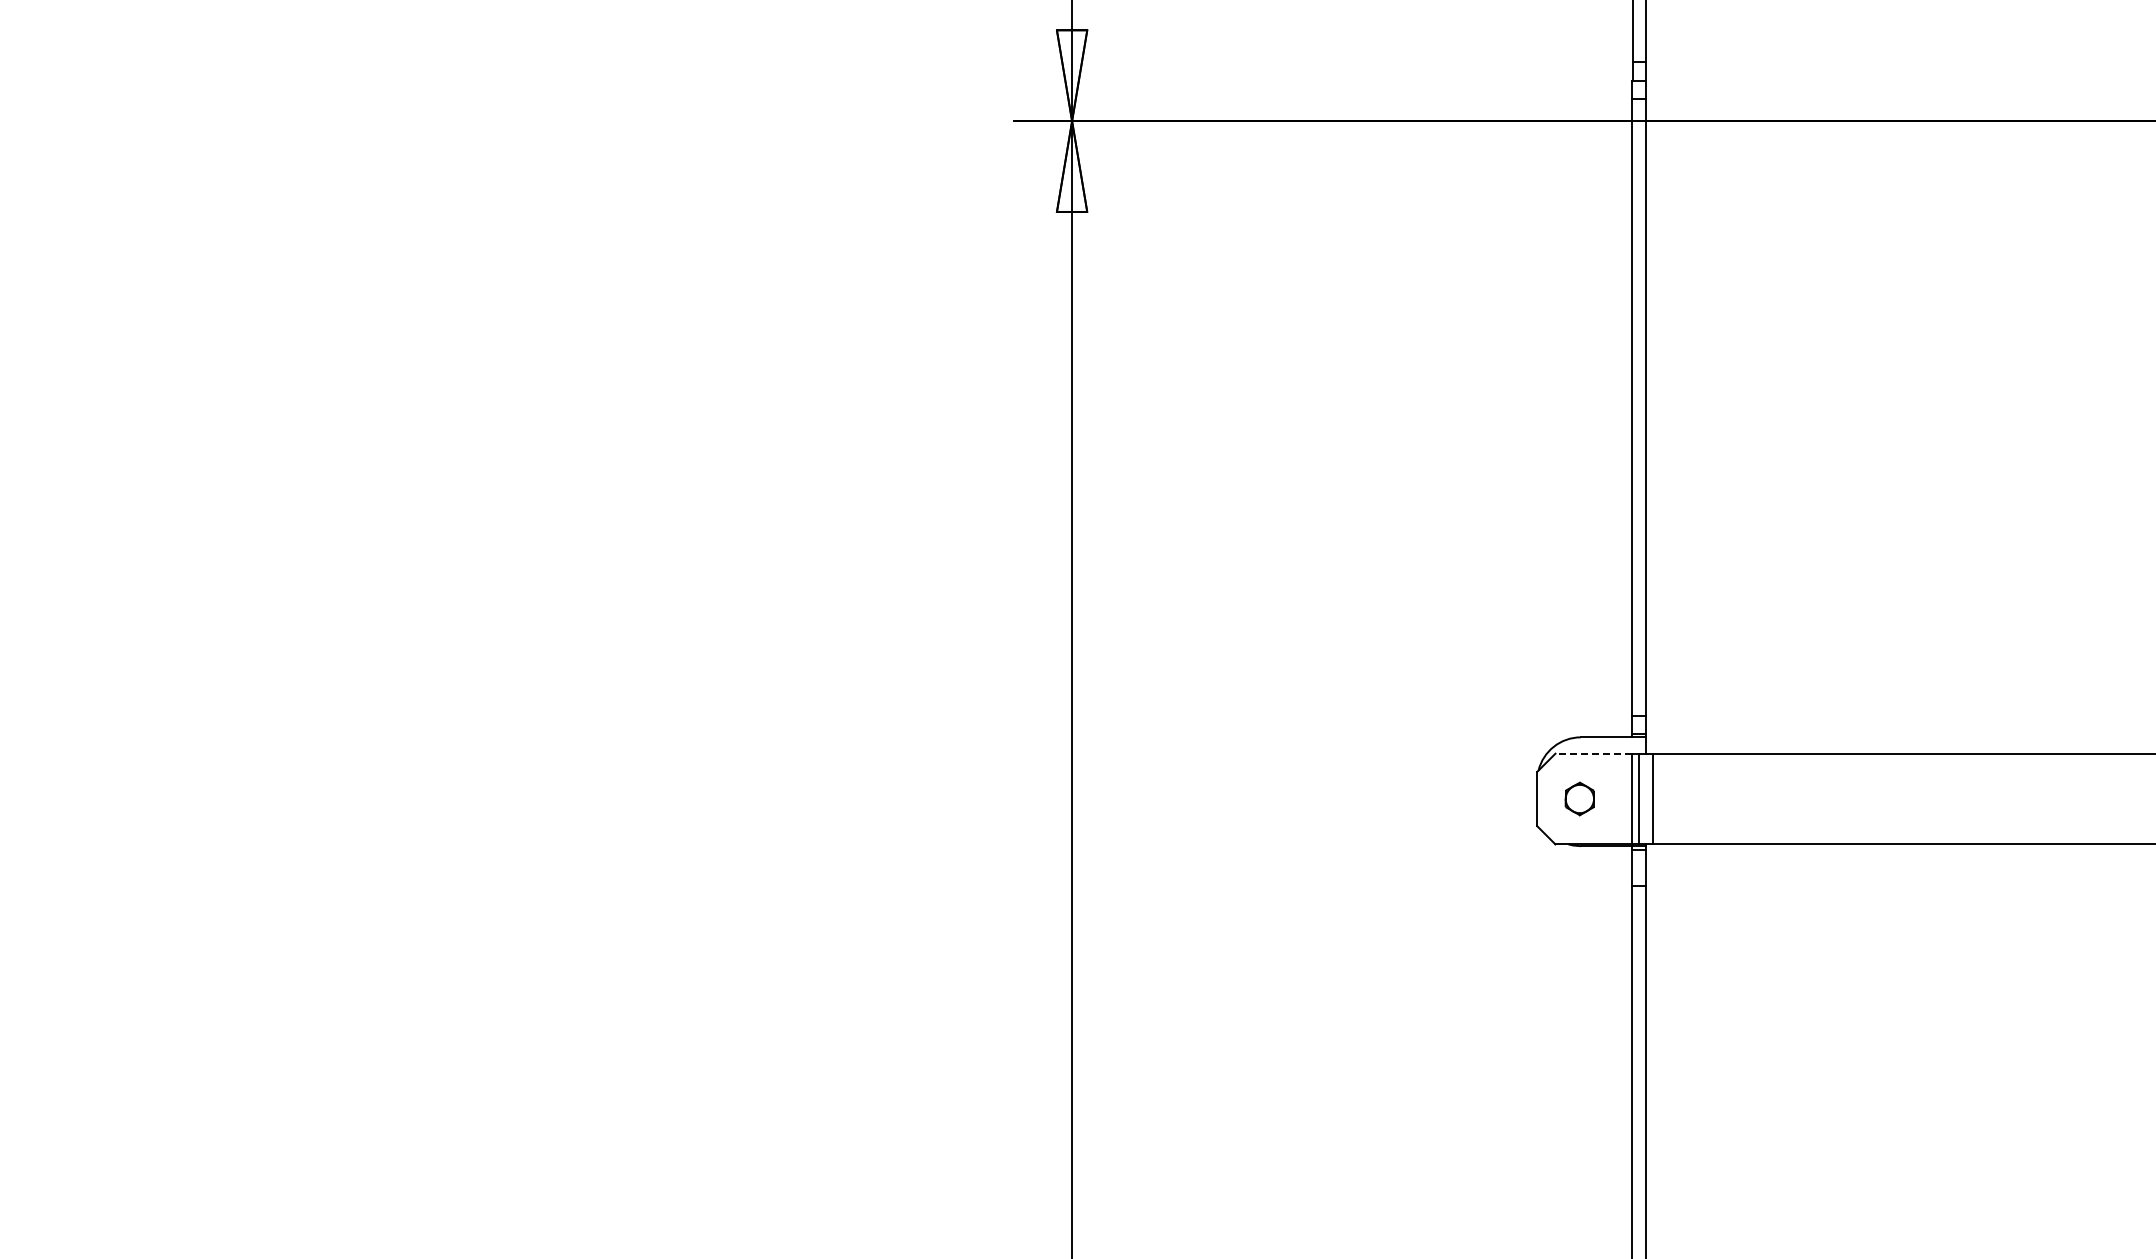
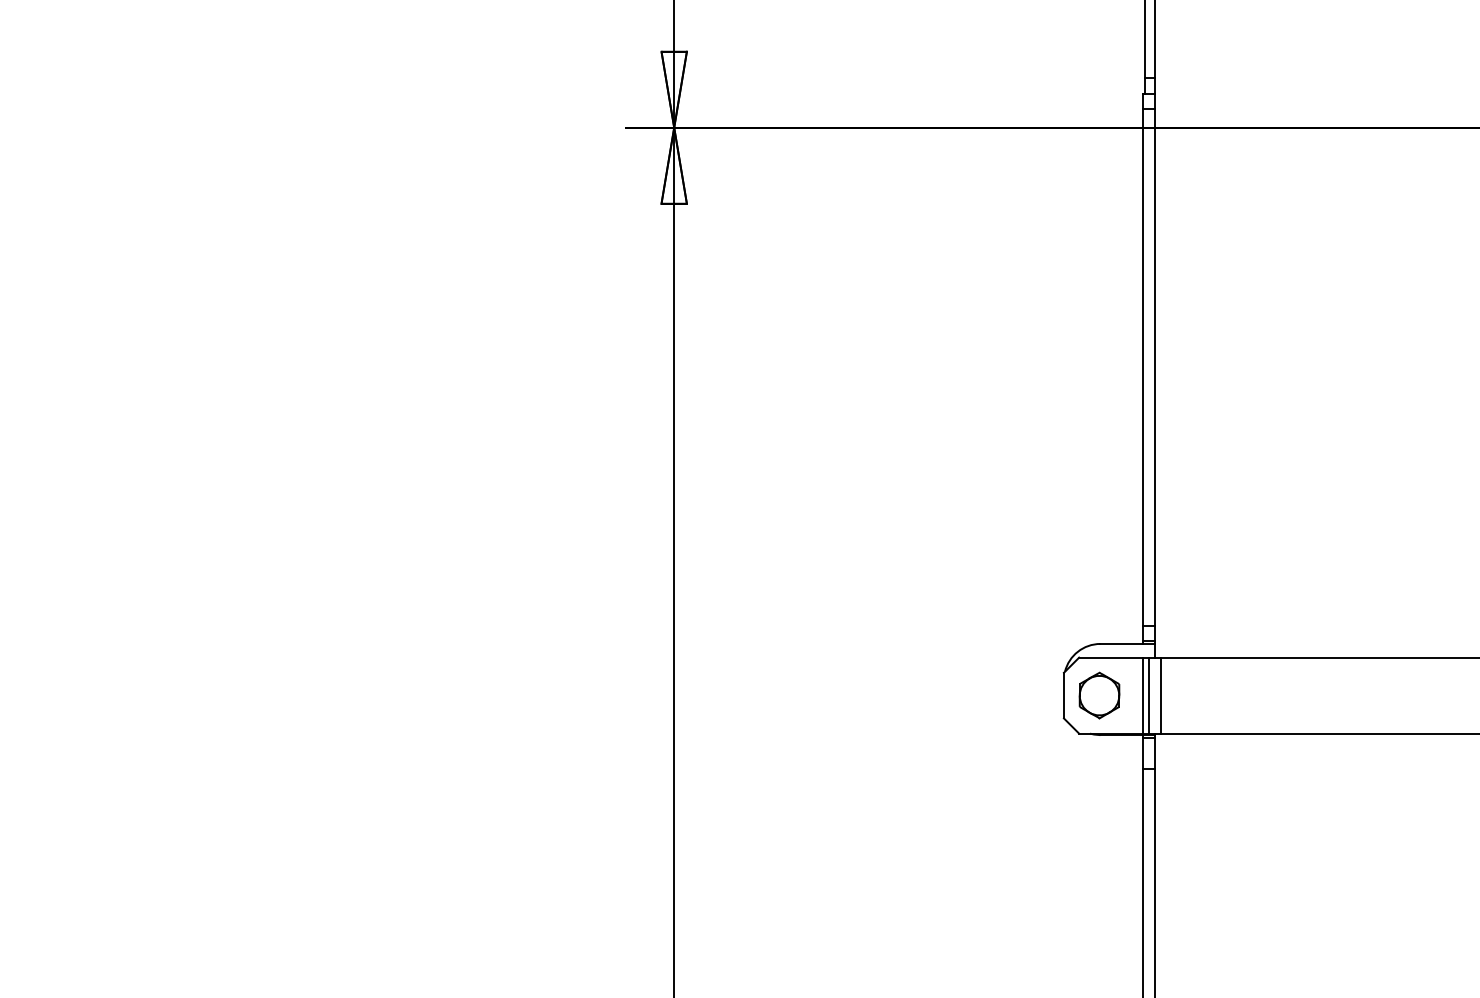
line: (1593, 753) -> (1111, 657), dashed -> solid
part: (1579, 798) -> (1099, 695), size x1.67

